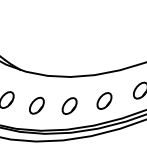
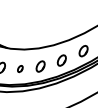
part: (37, 104) -> (20, 68), size x0.6

